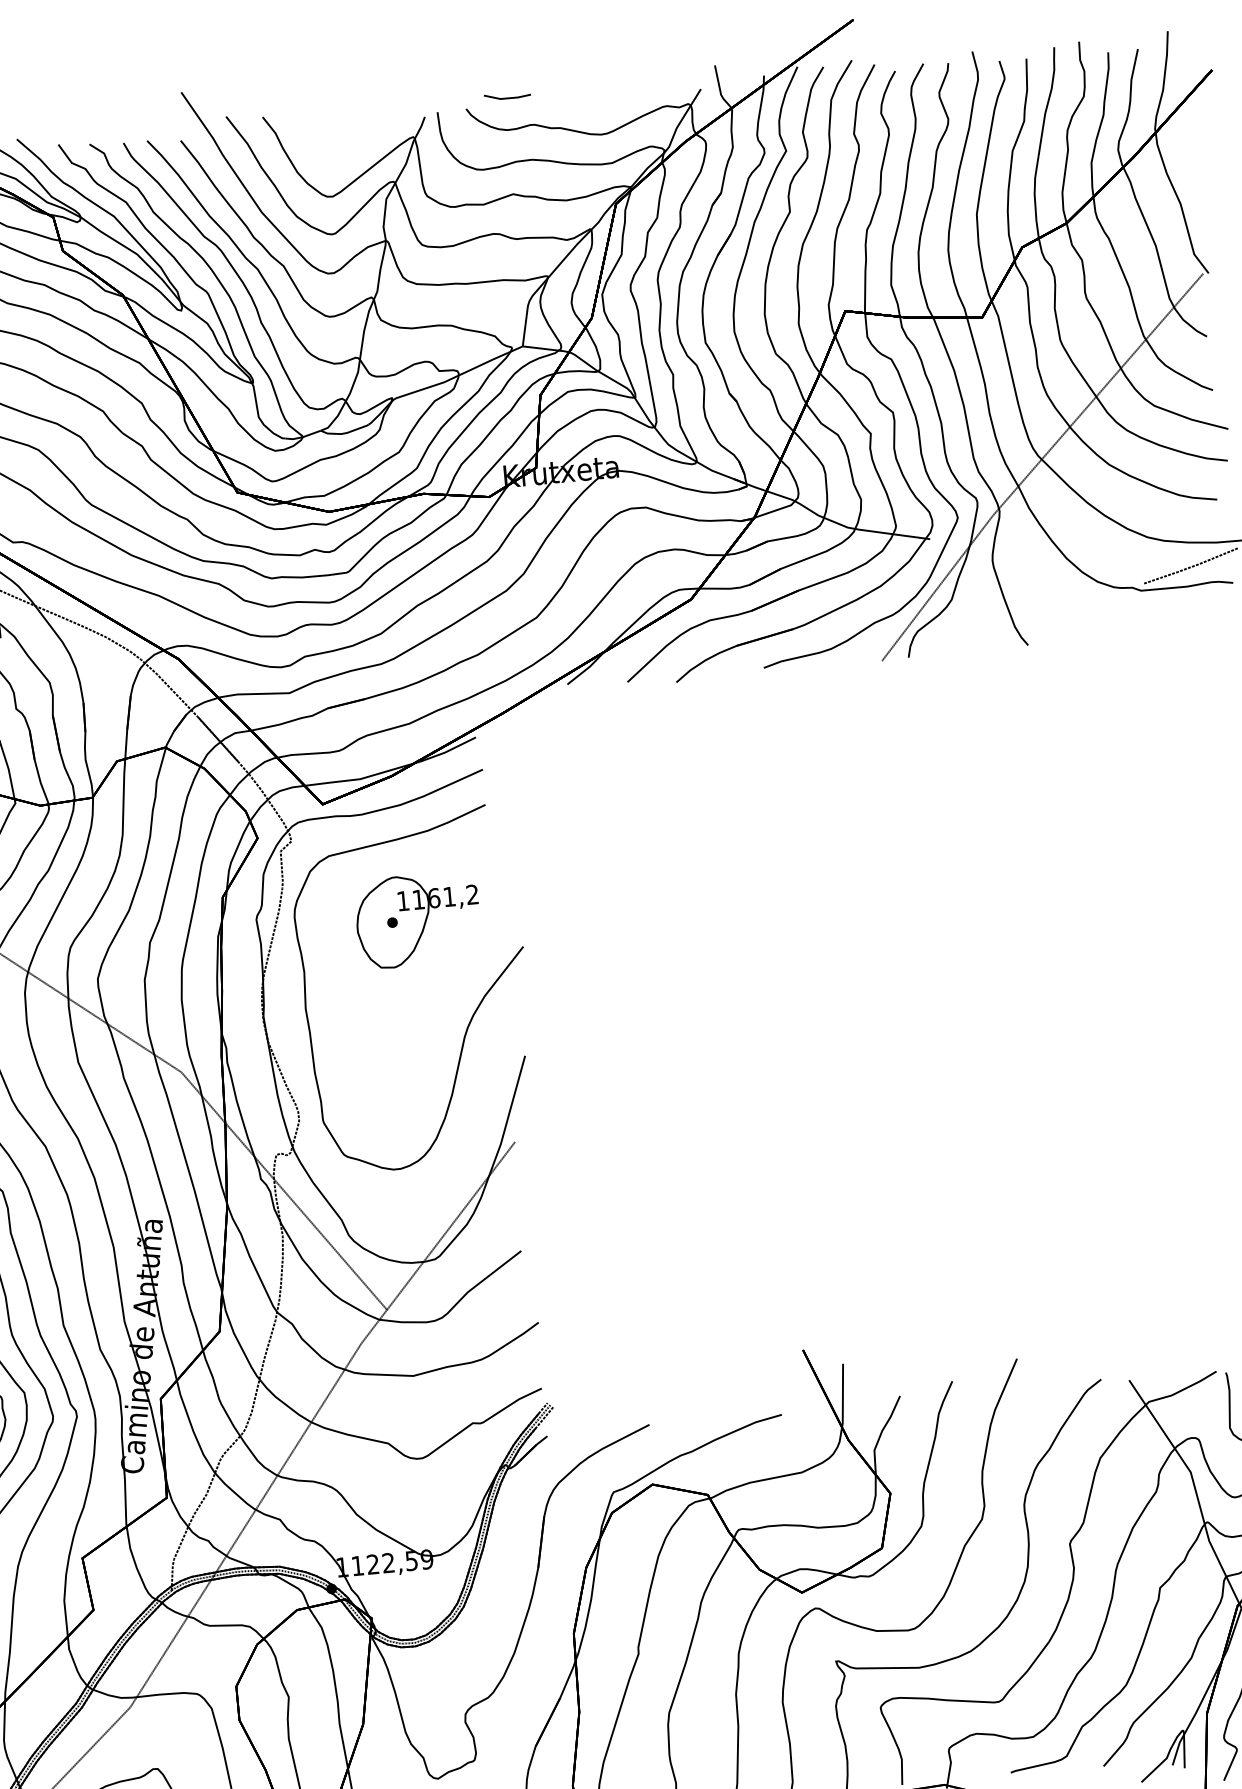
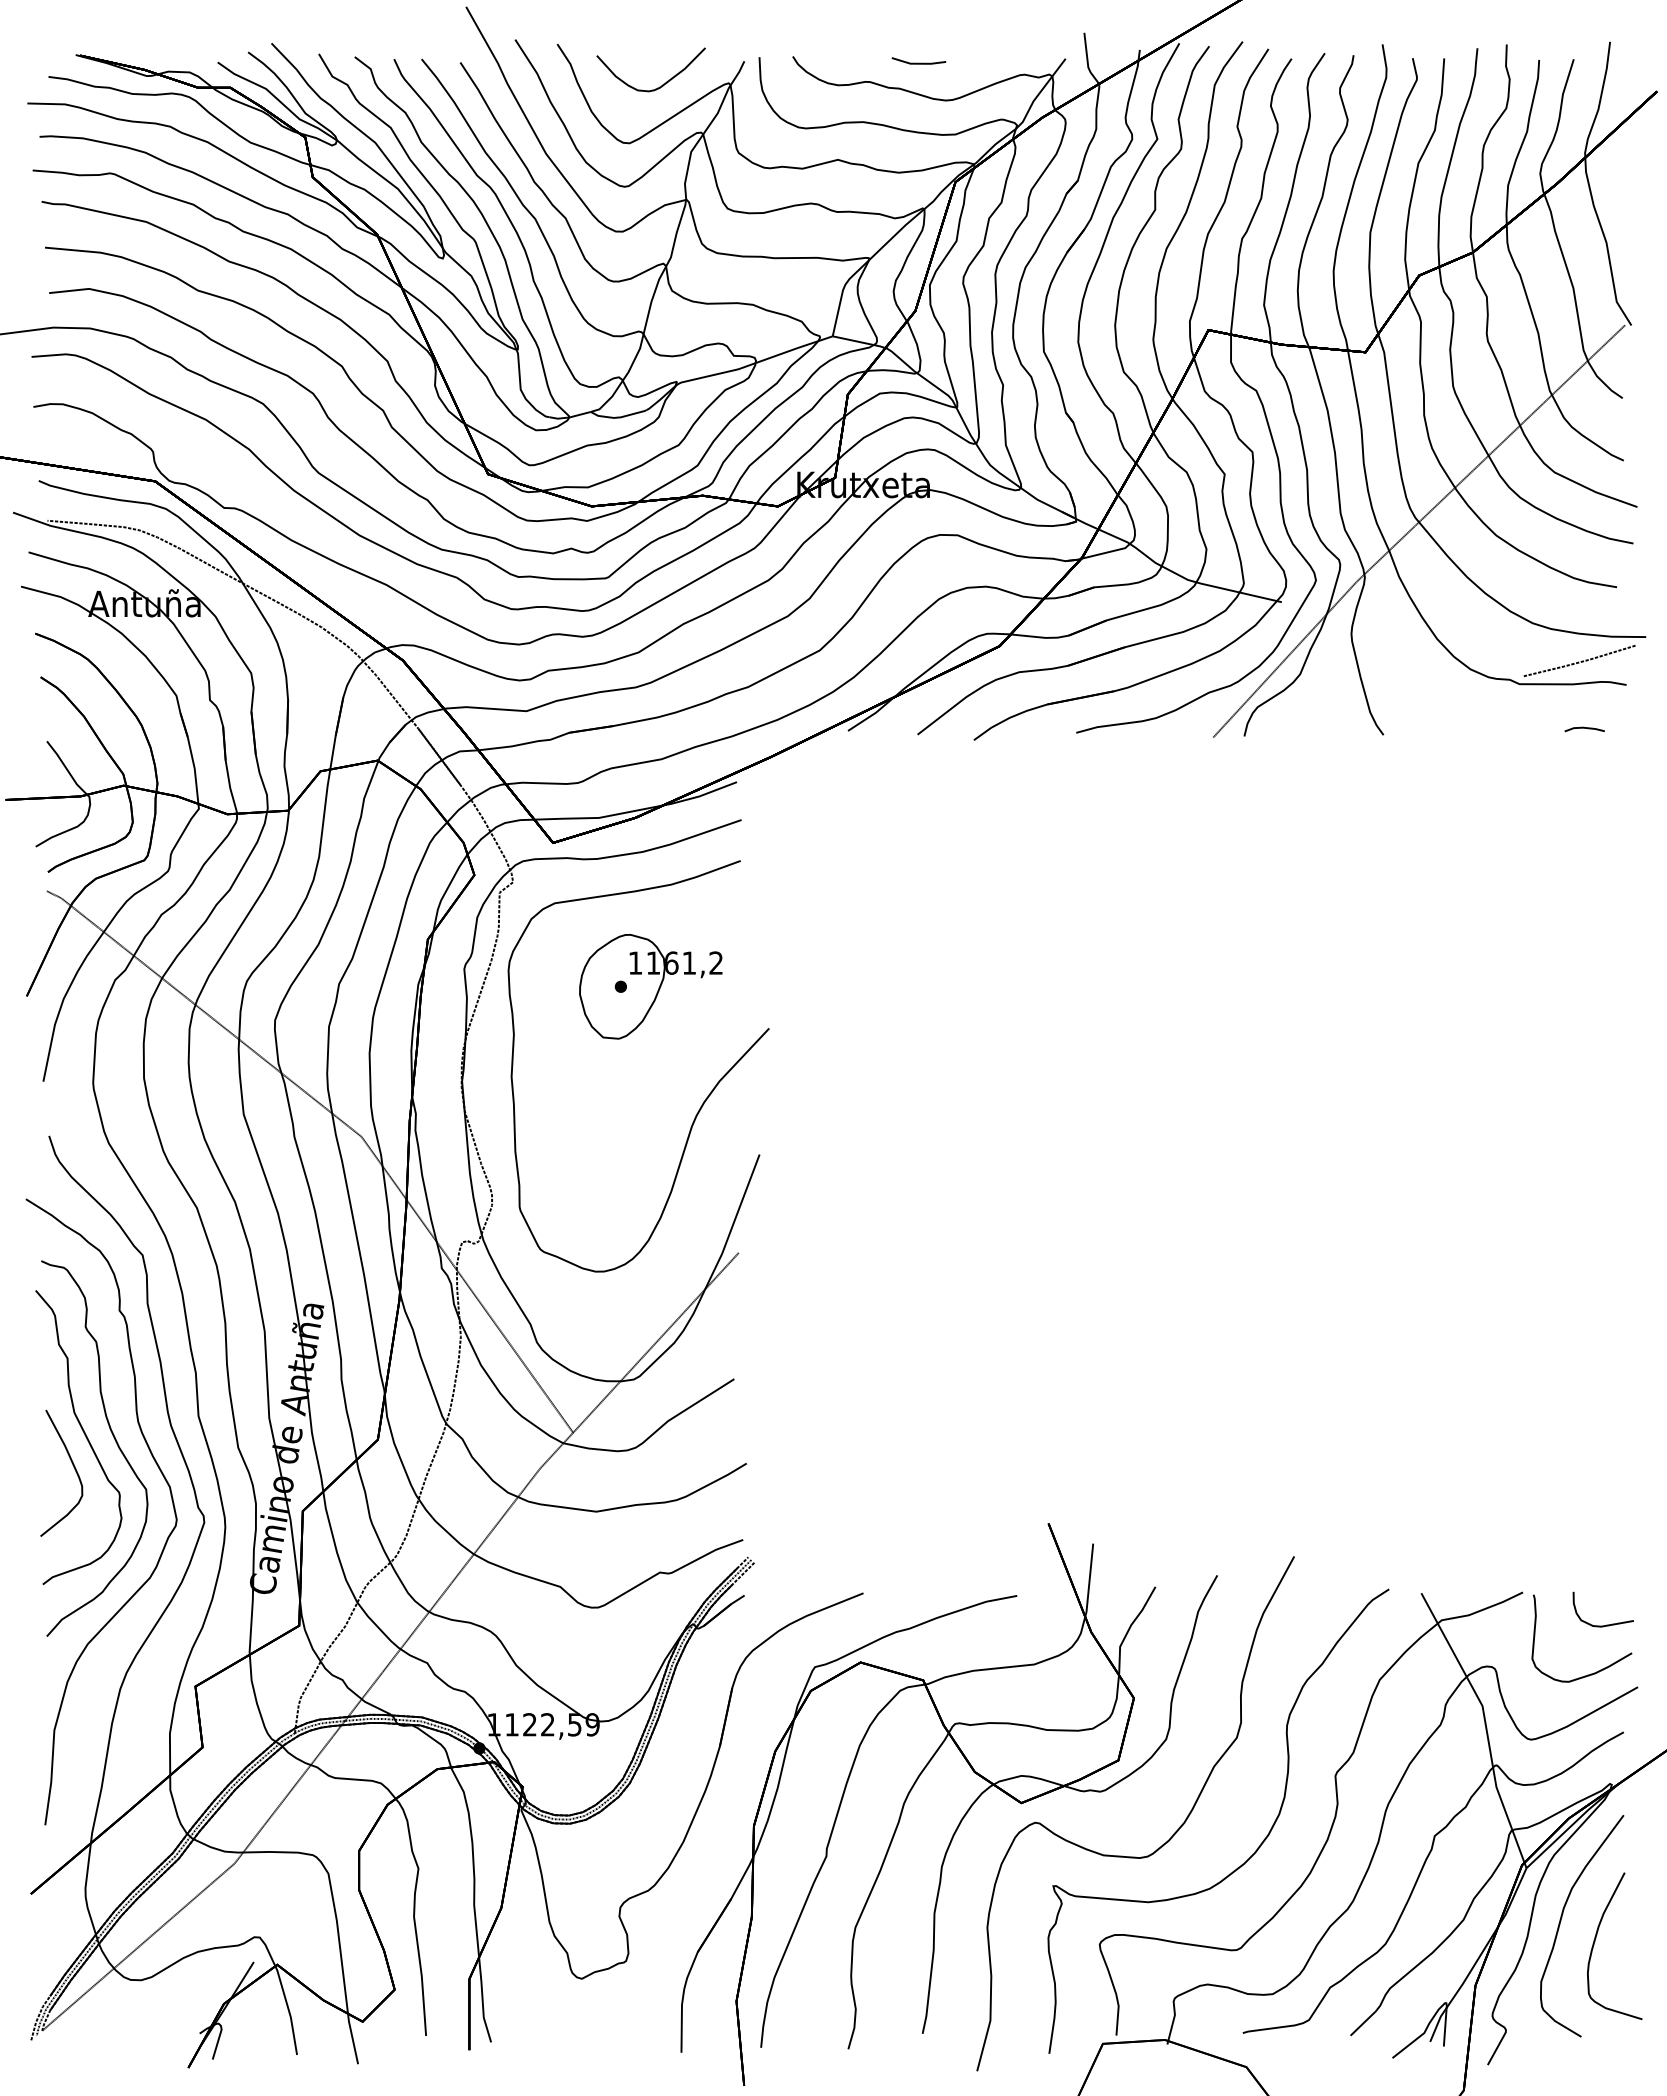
line: (507, 97) -> (918, 62), moved
curve: (357, 142) -> (663, 83), added
line: (1200, 623) -> (1584, 728), added

